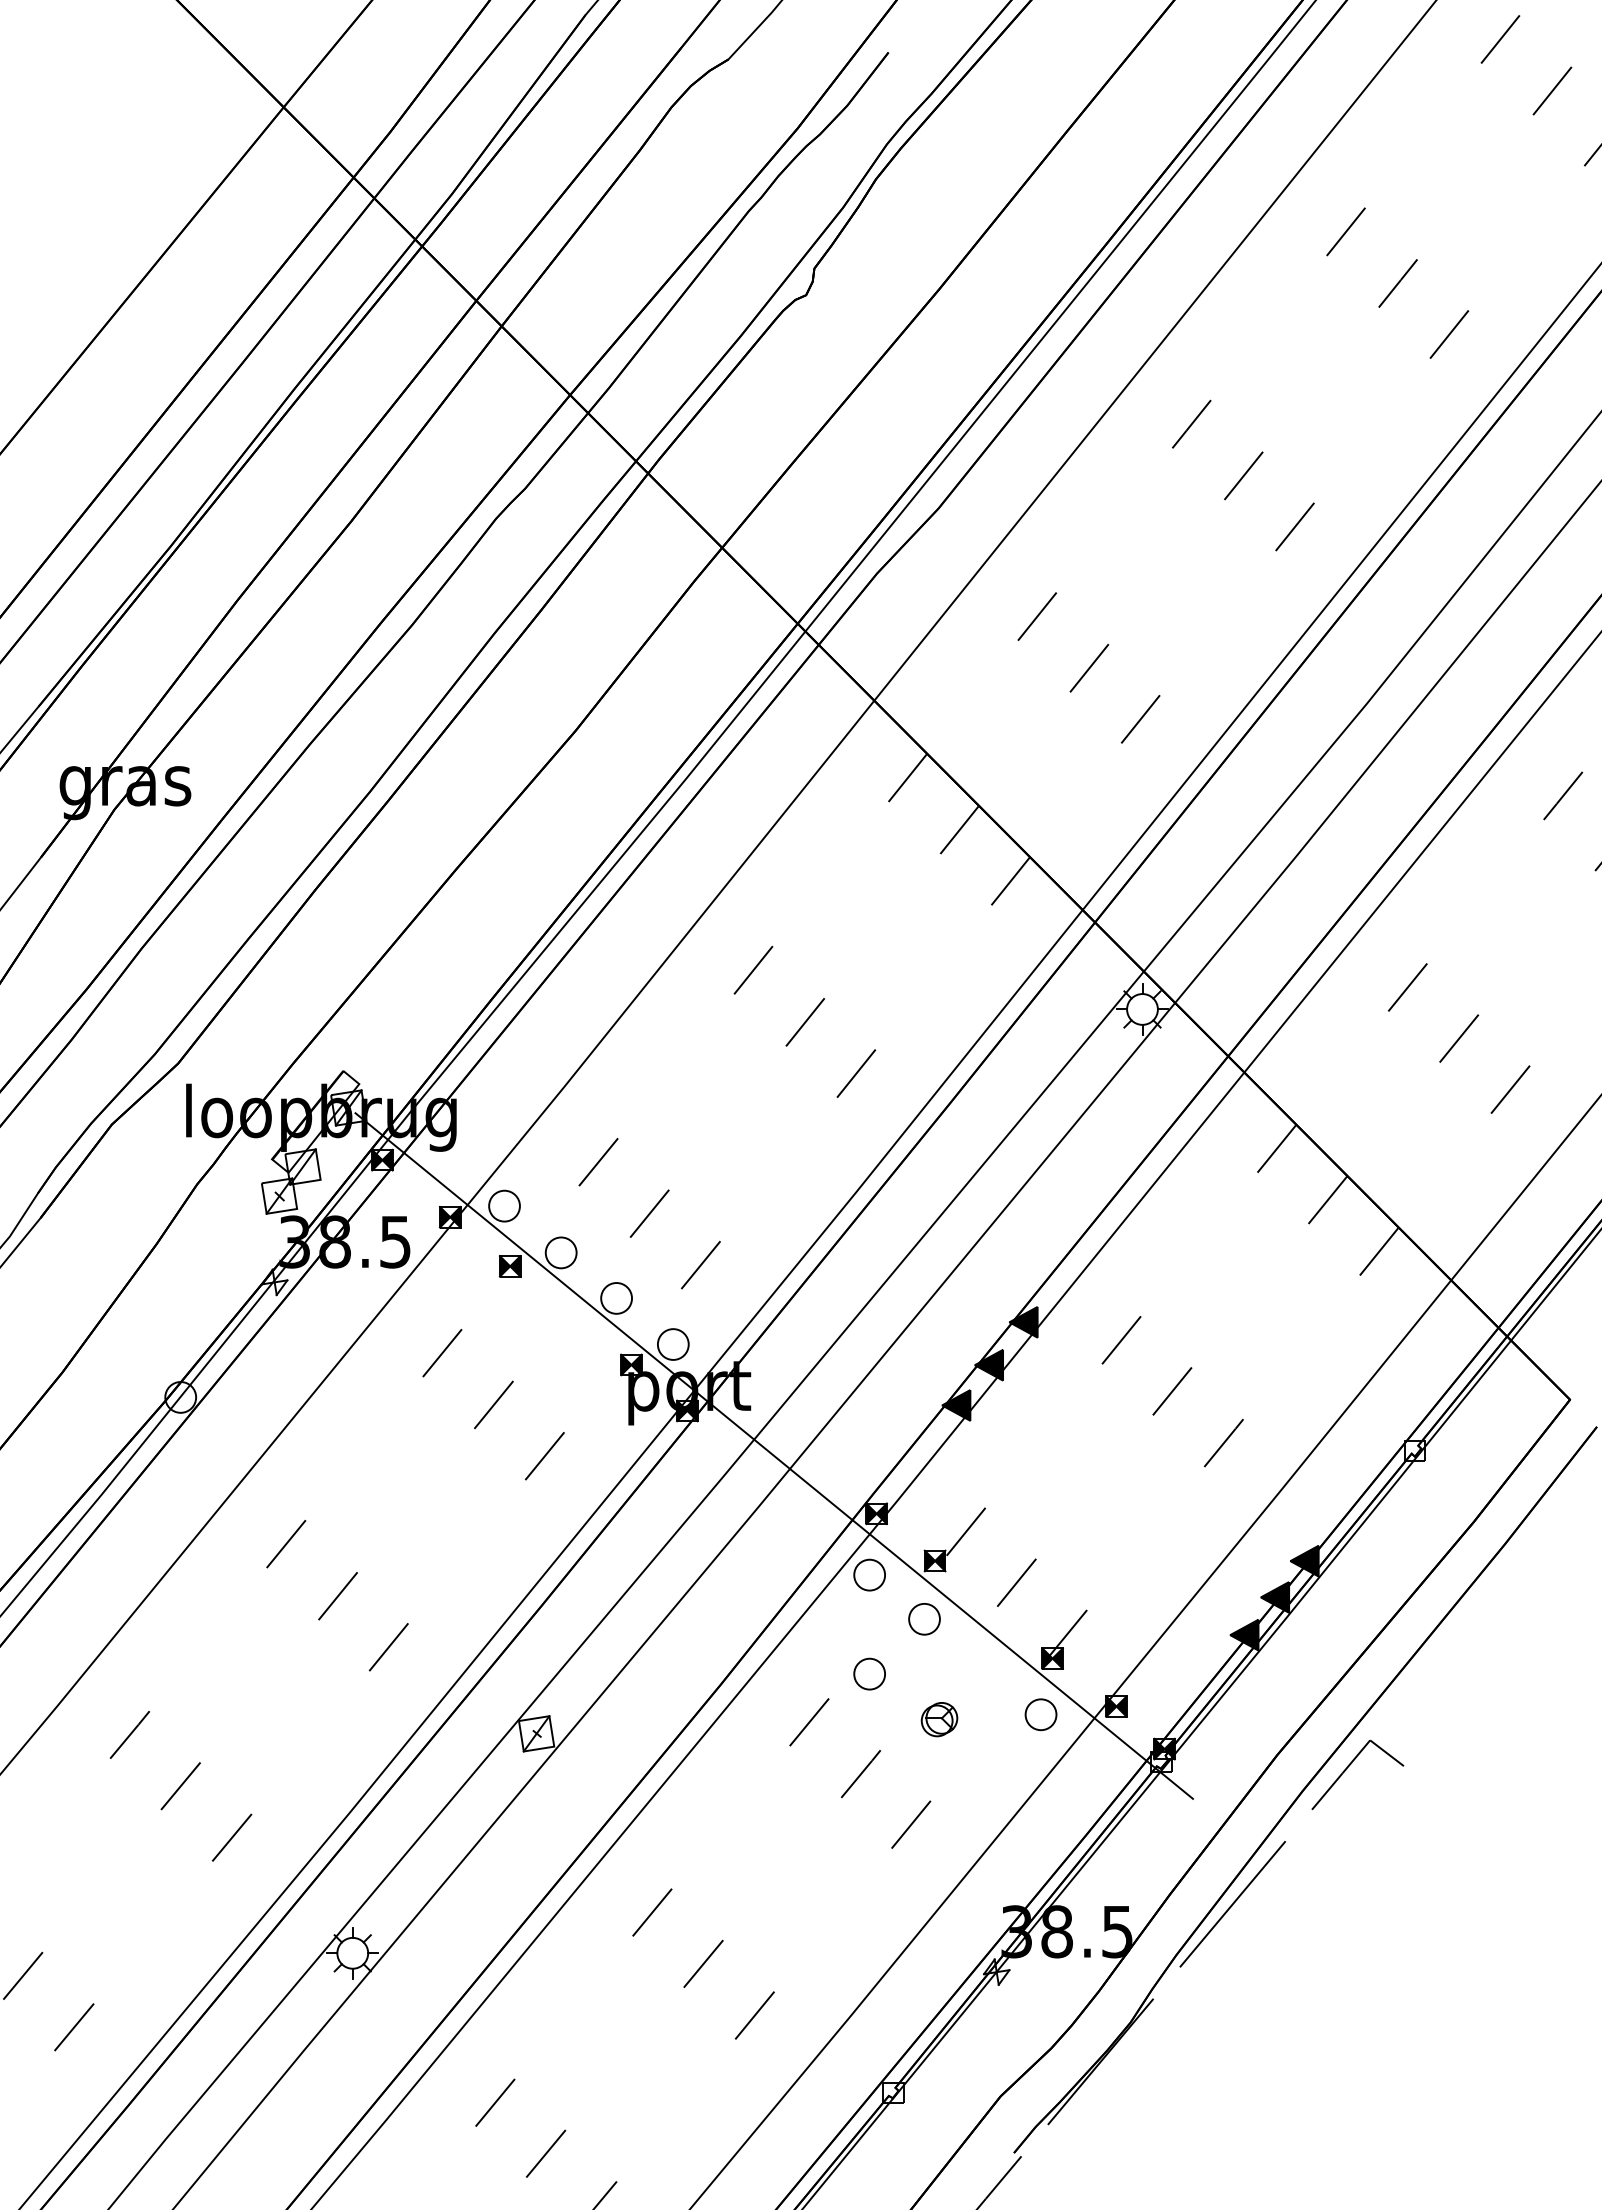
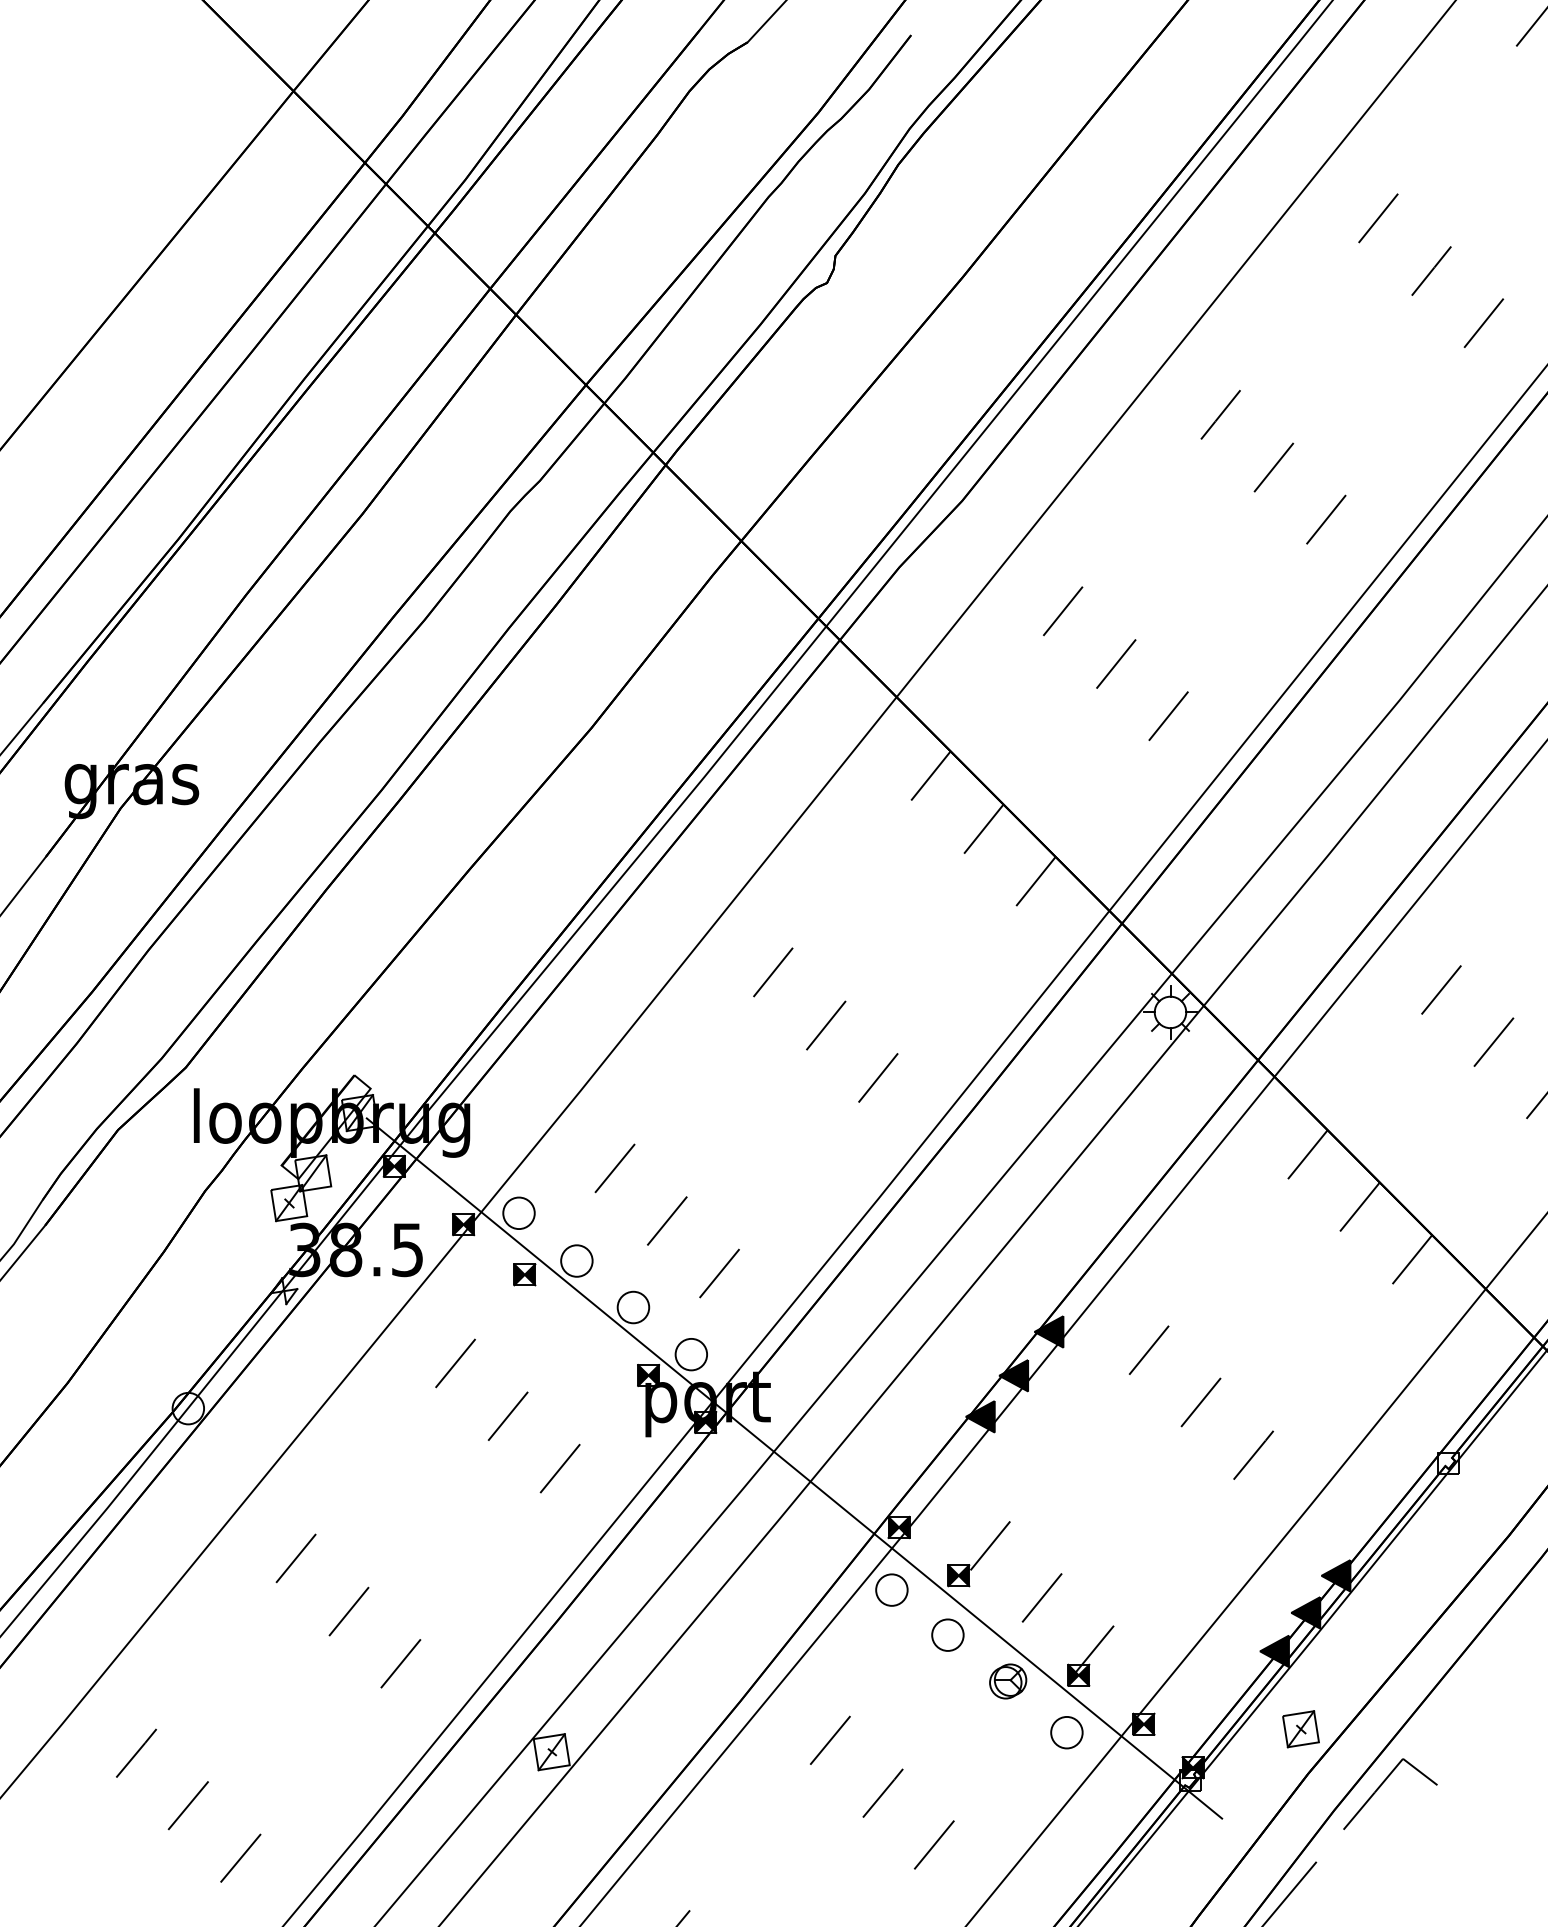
part: (869, 1673) -> (891, 1690), removed
part: (1269, 1711) -> (1300, 1729), added
part: (939, 1719) -> (1008, 1681), moved

